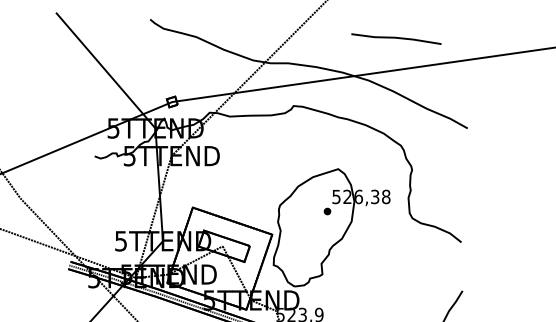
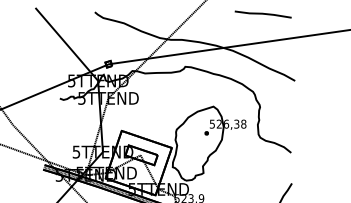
line: (395, 38) -> (262, 14), moved

